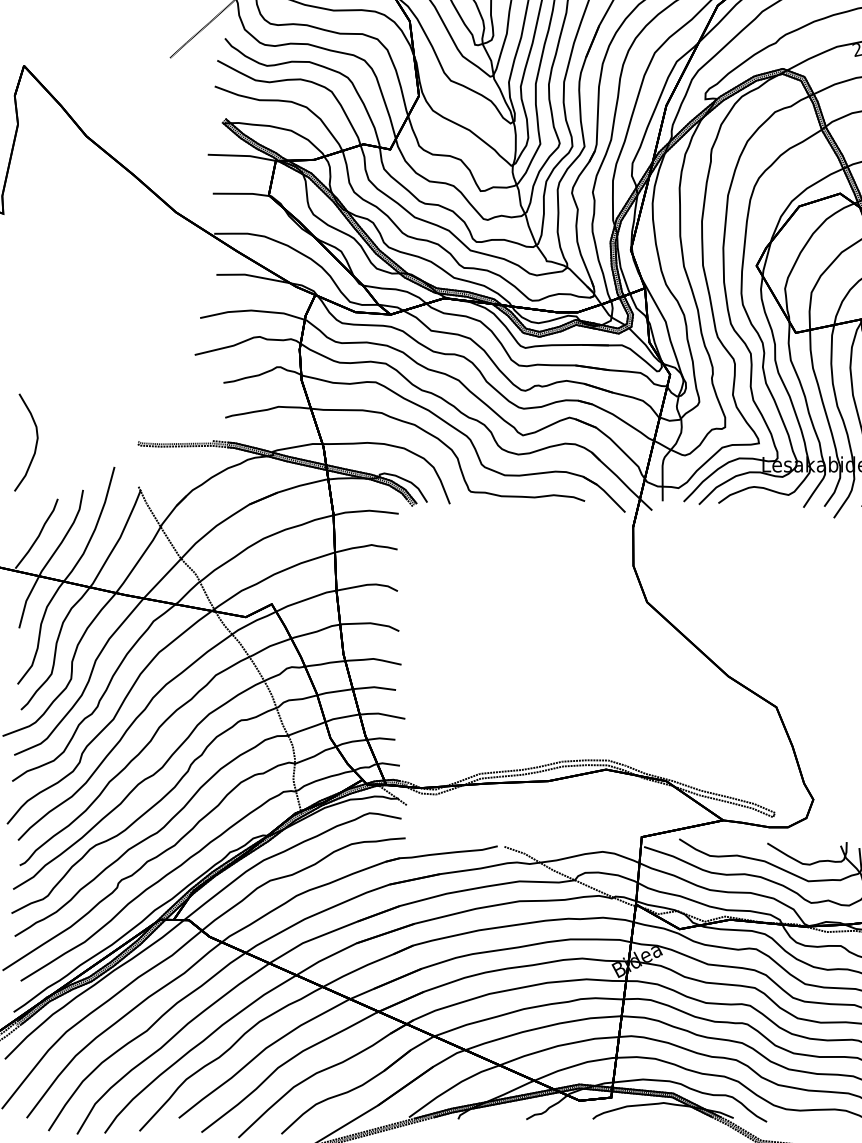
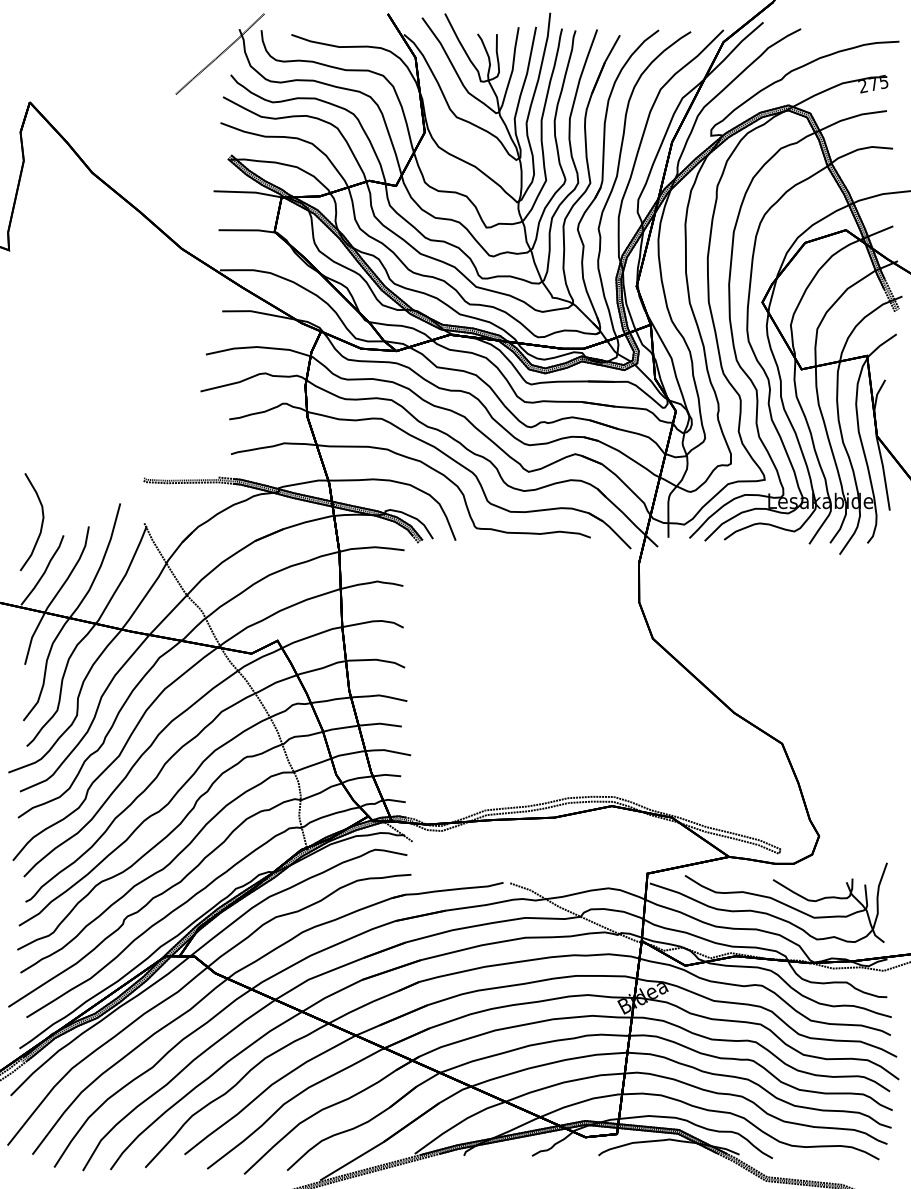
curve: (35, 443) -> (41, 522), moved

